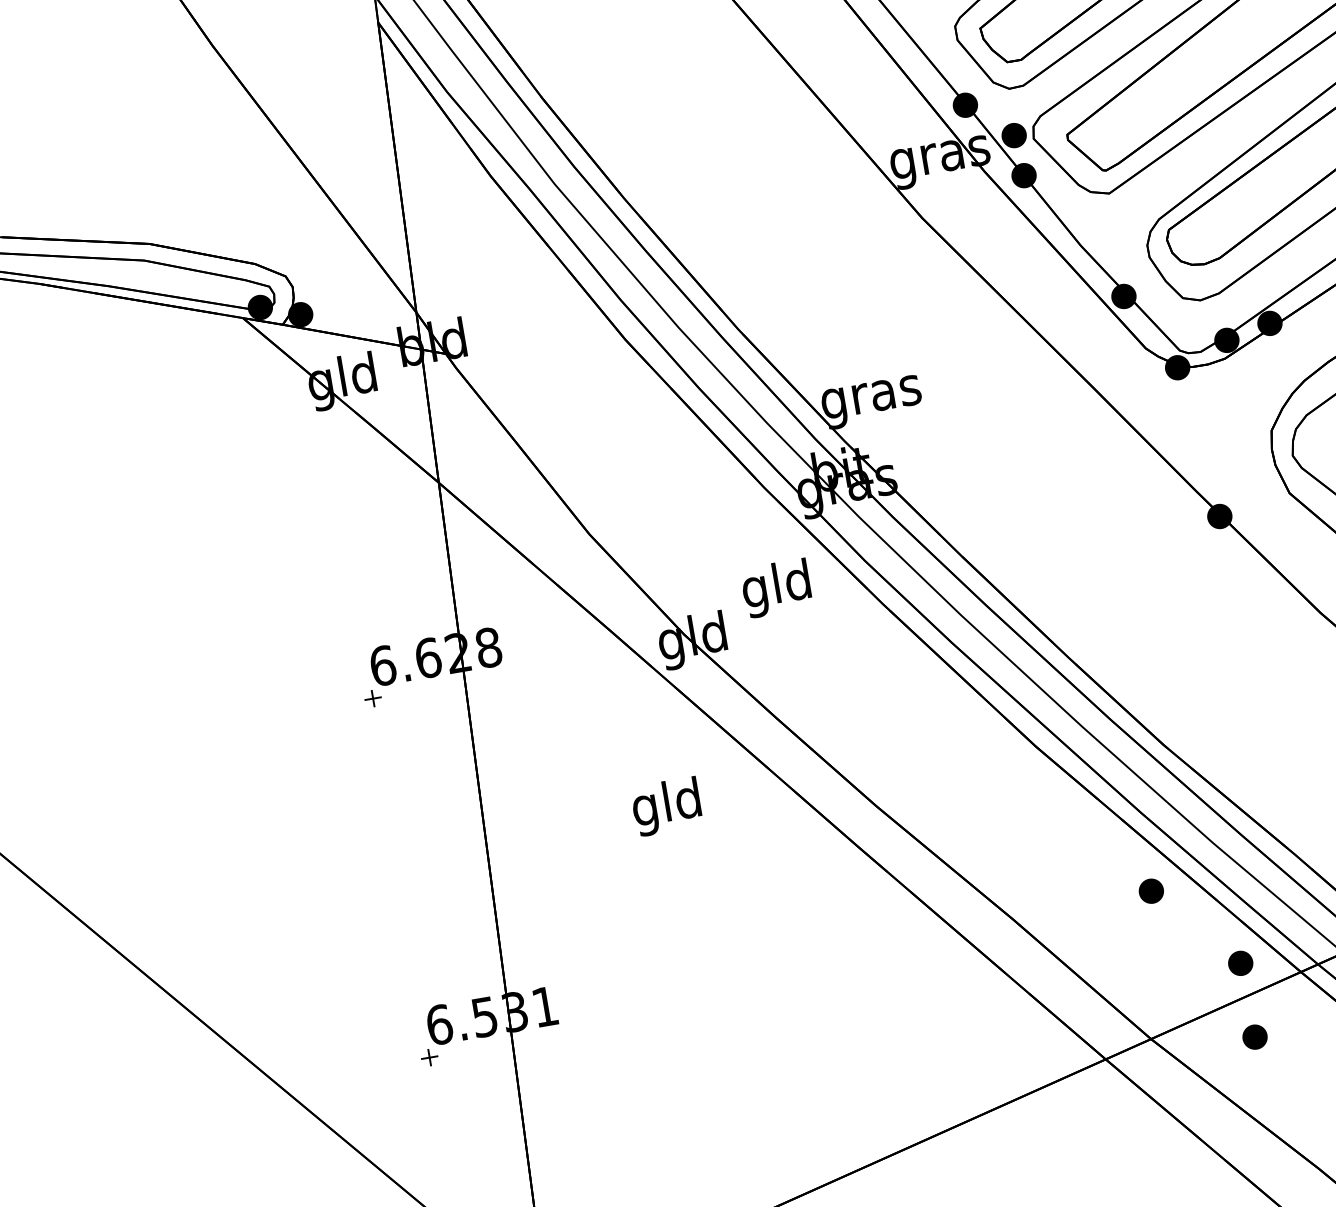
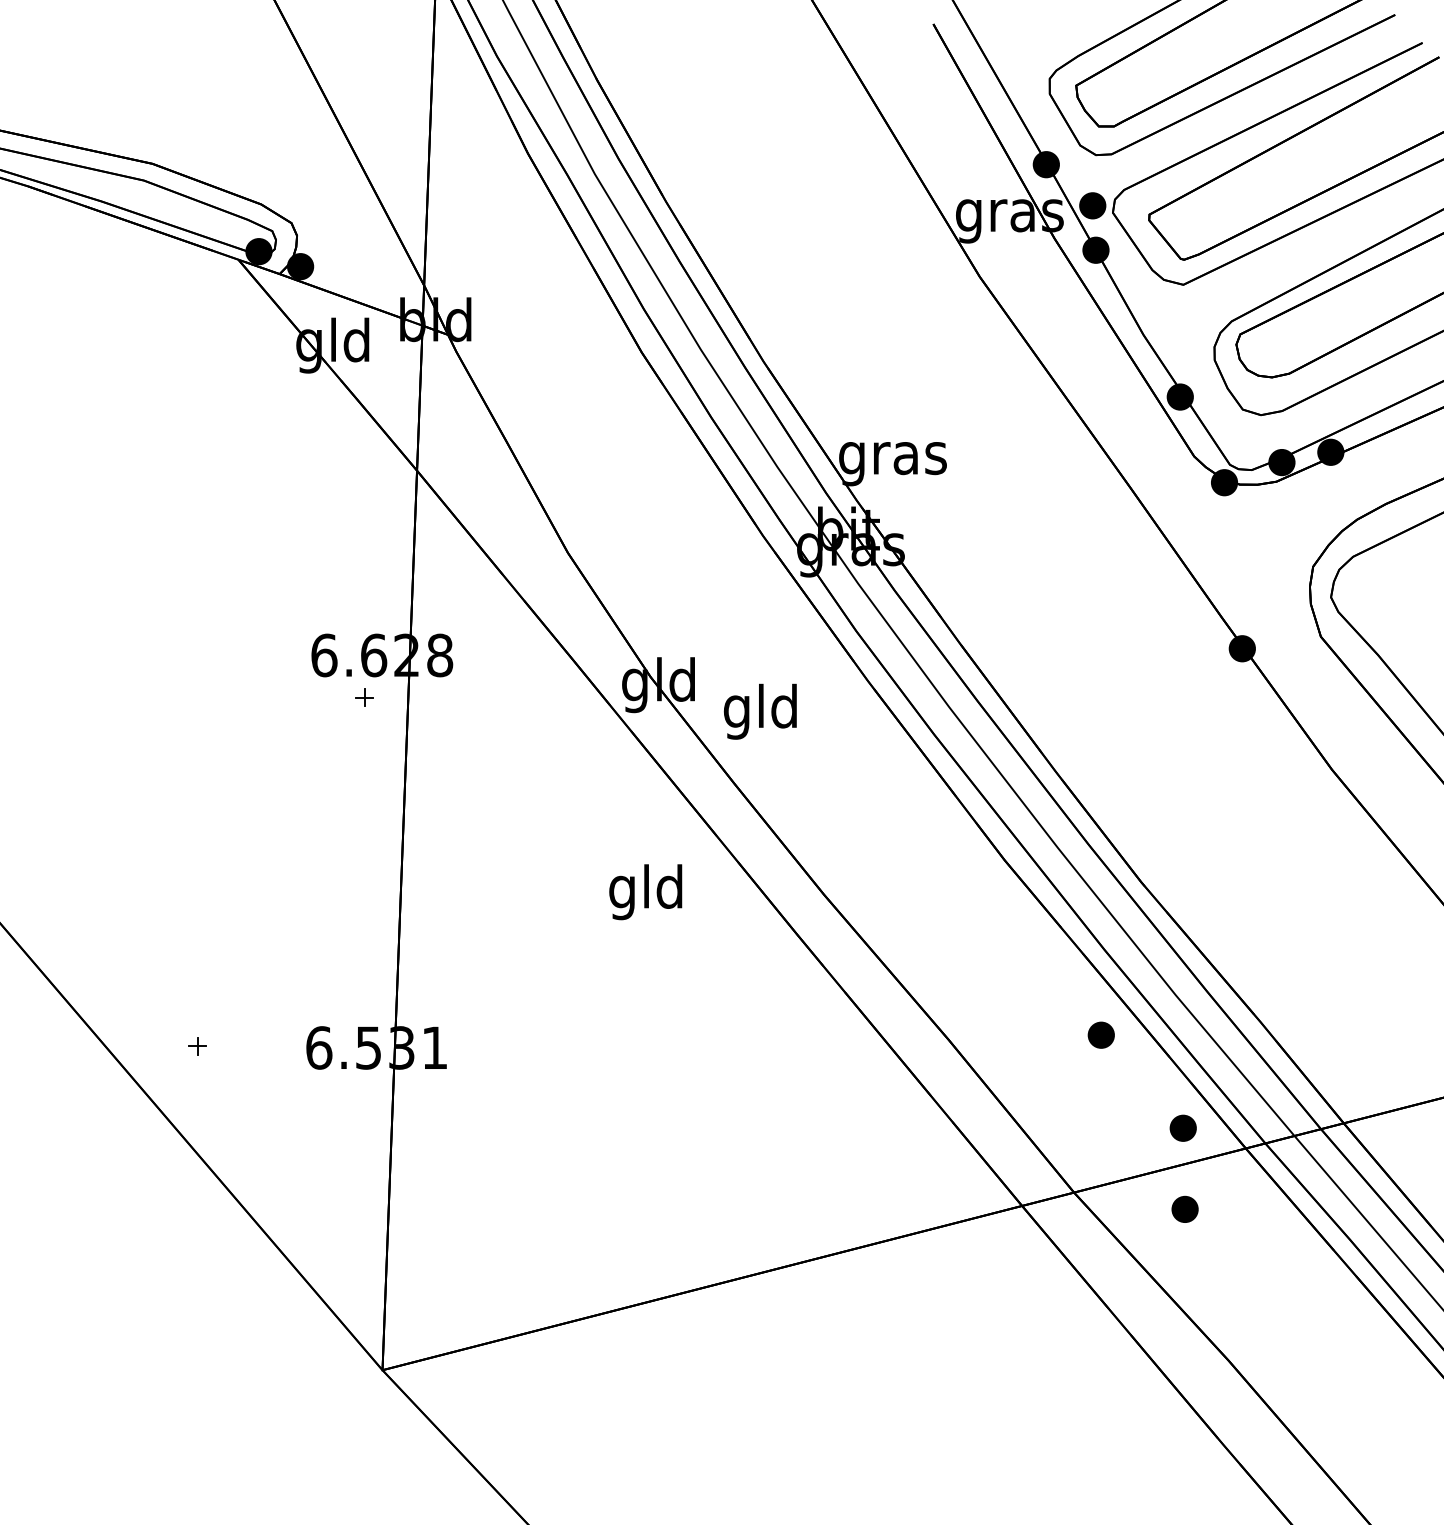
text: (776, 588) -> (760, 711), moved
part: (372, 698) -> (364, 697), moved
text: (666, 807) -> (645, 892), moved
part: (429, 1058) -> (197, 1046), moved

